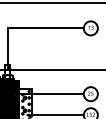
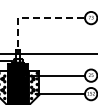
line: (24, 28) -> (33, 18), solid -> dashed

